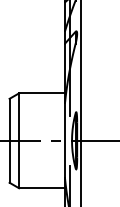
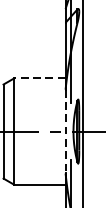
line: (42, 93) -> (40, 78), solid -> dashed
line: (64, 141) -> (65, 132), solid -> dashed

